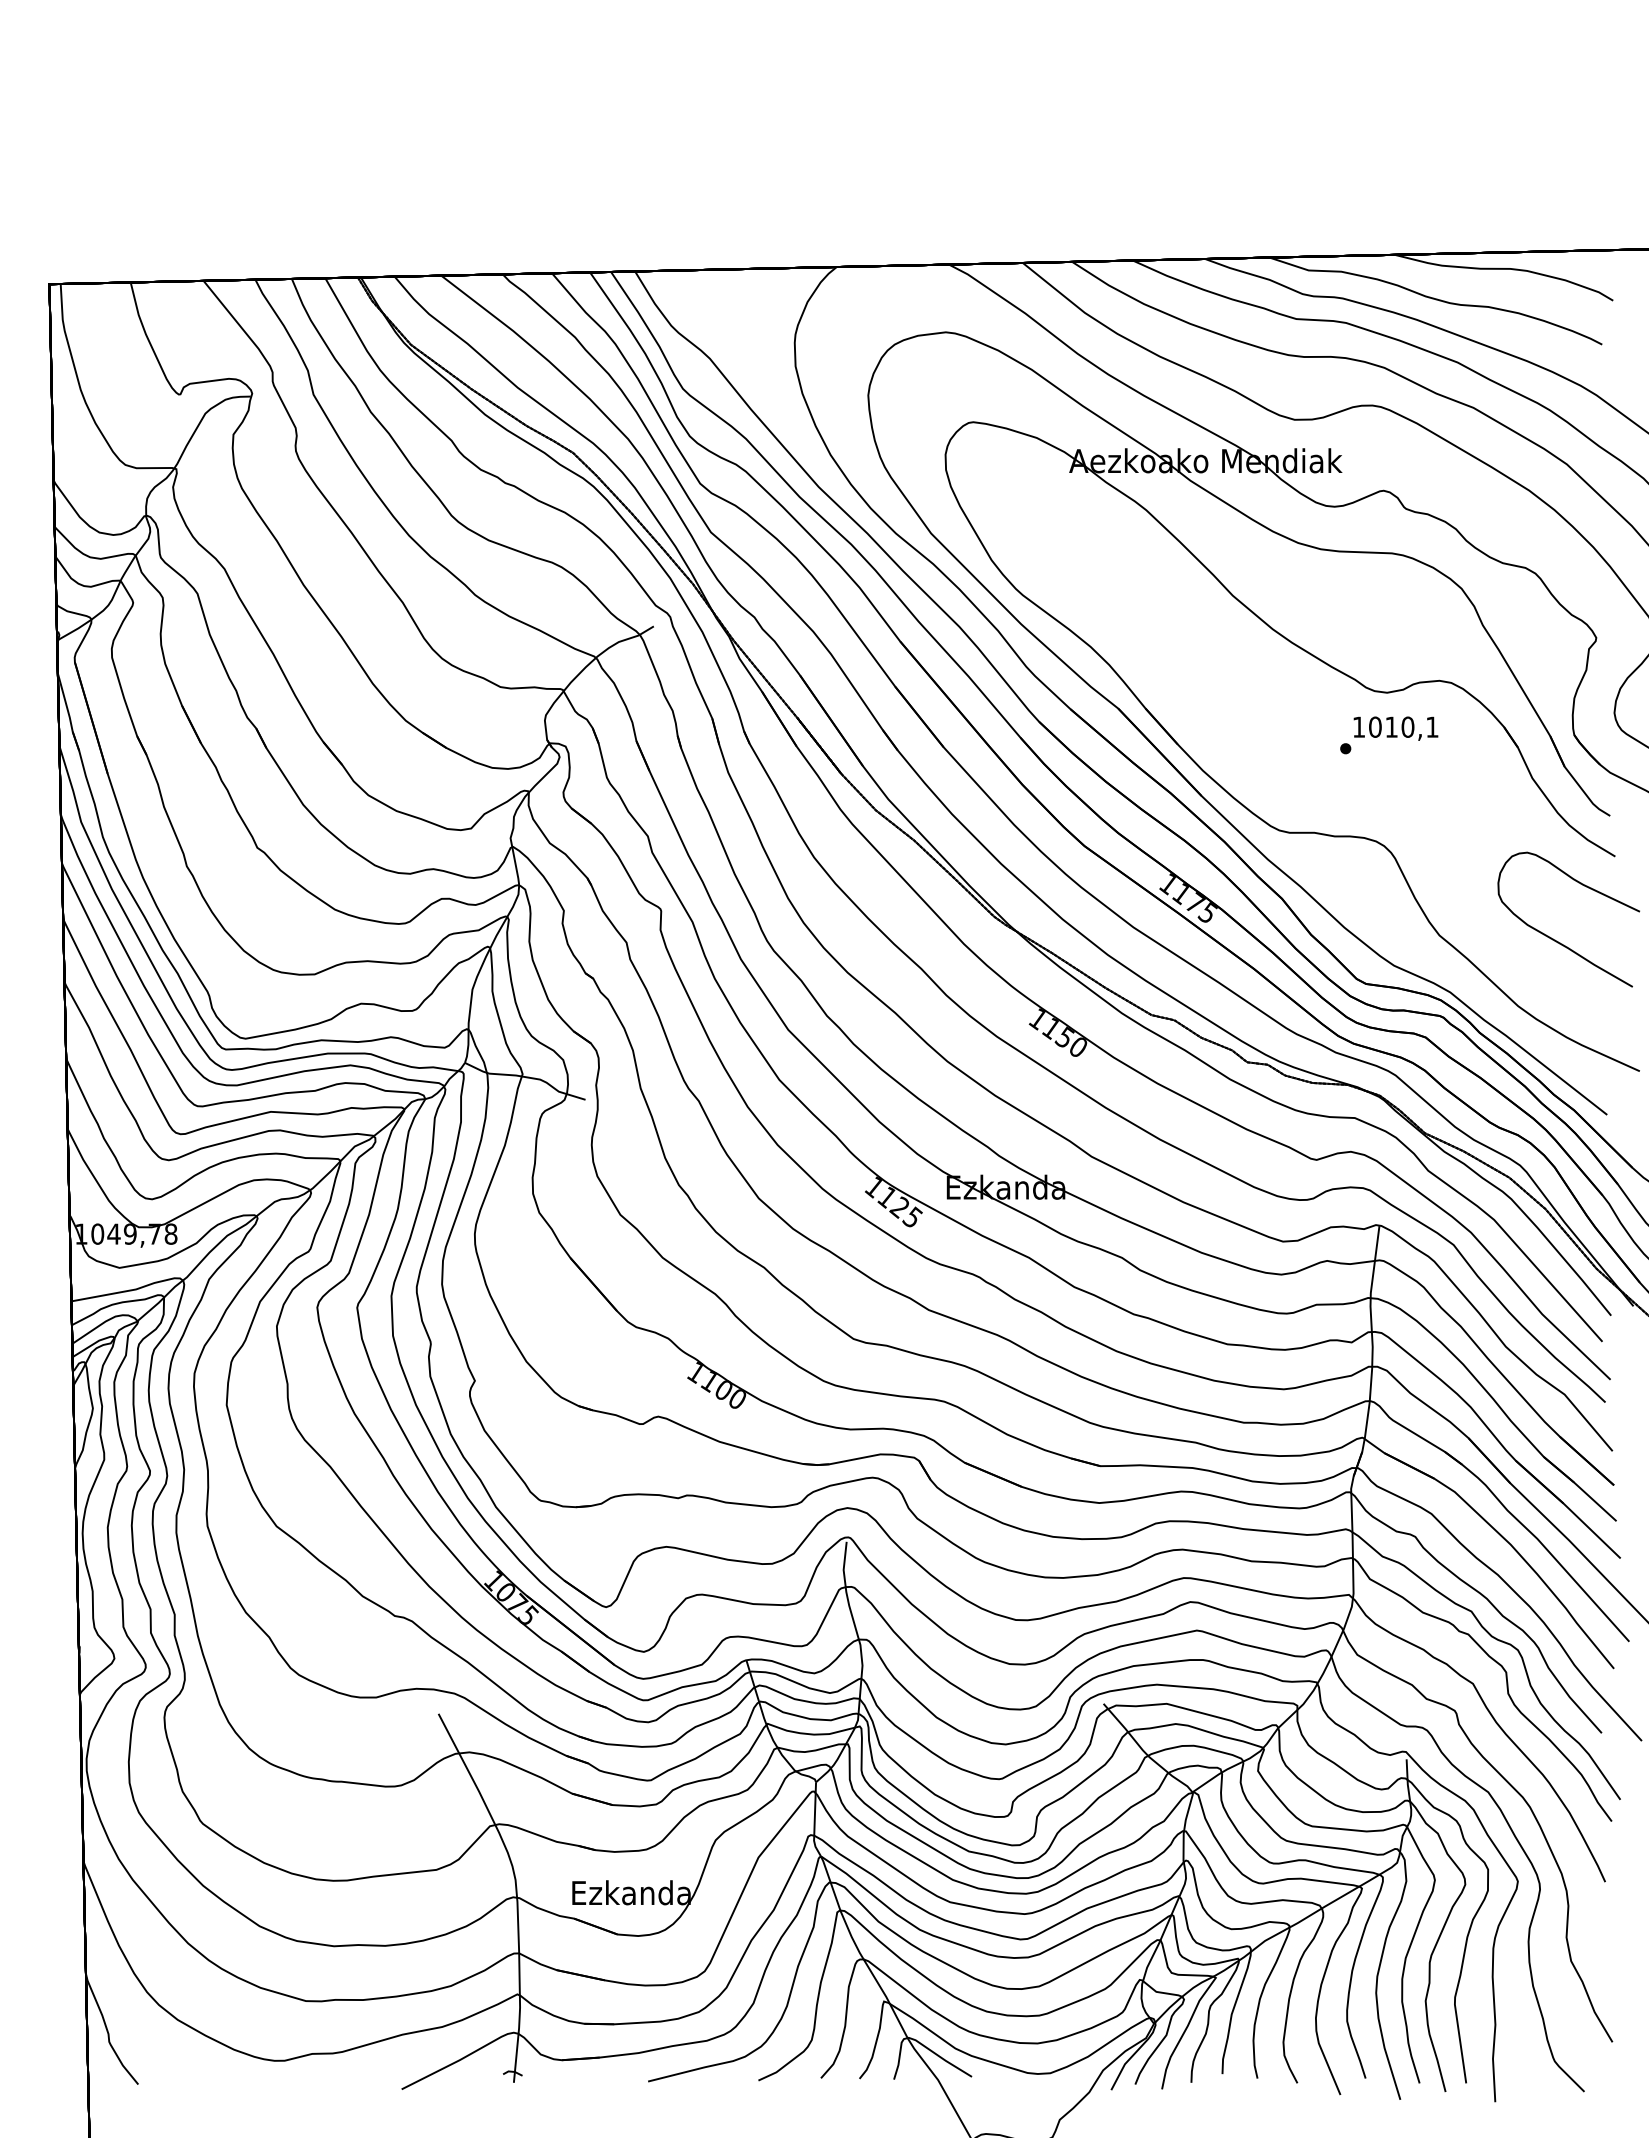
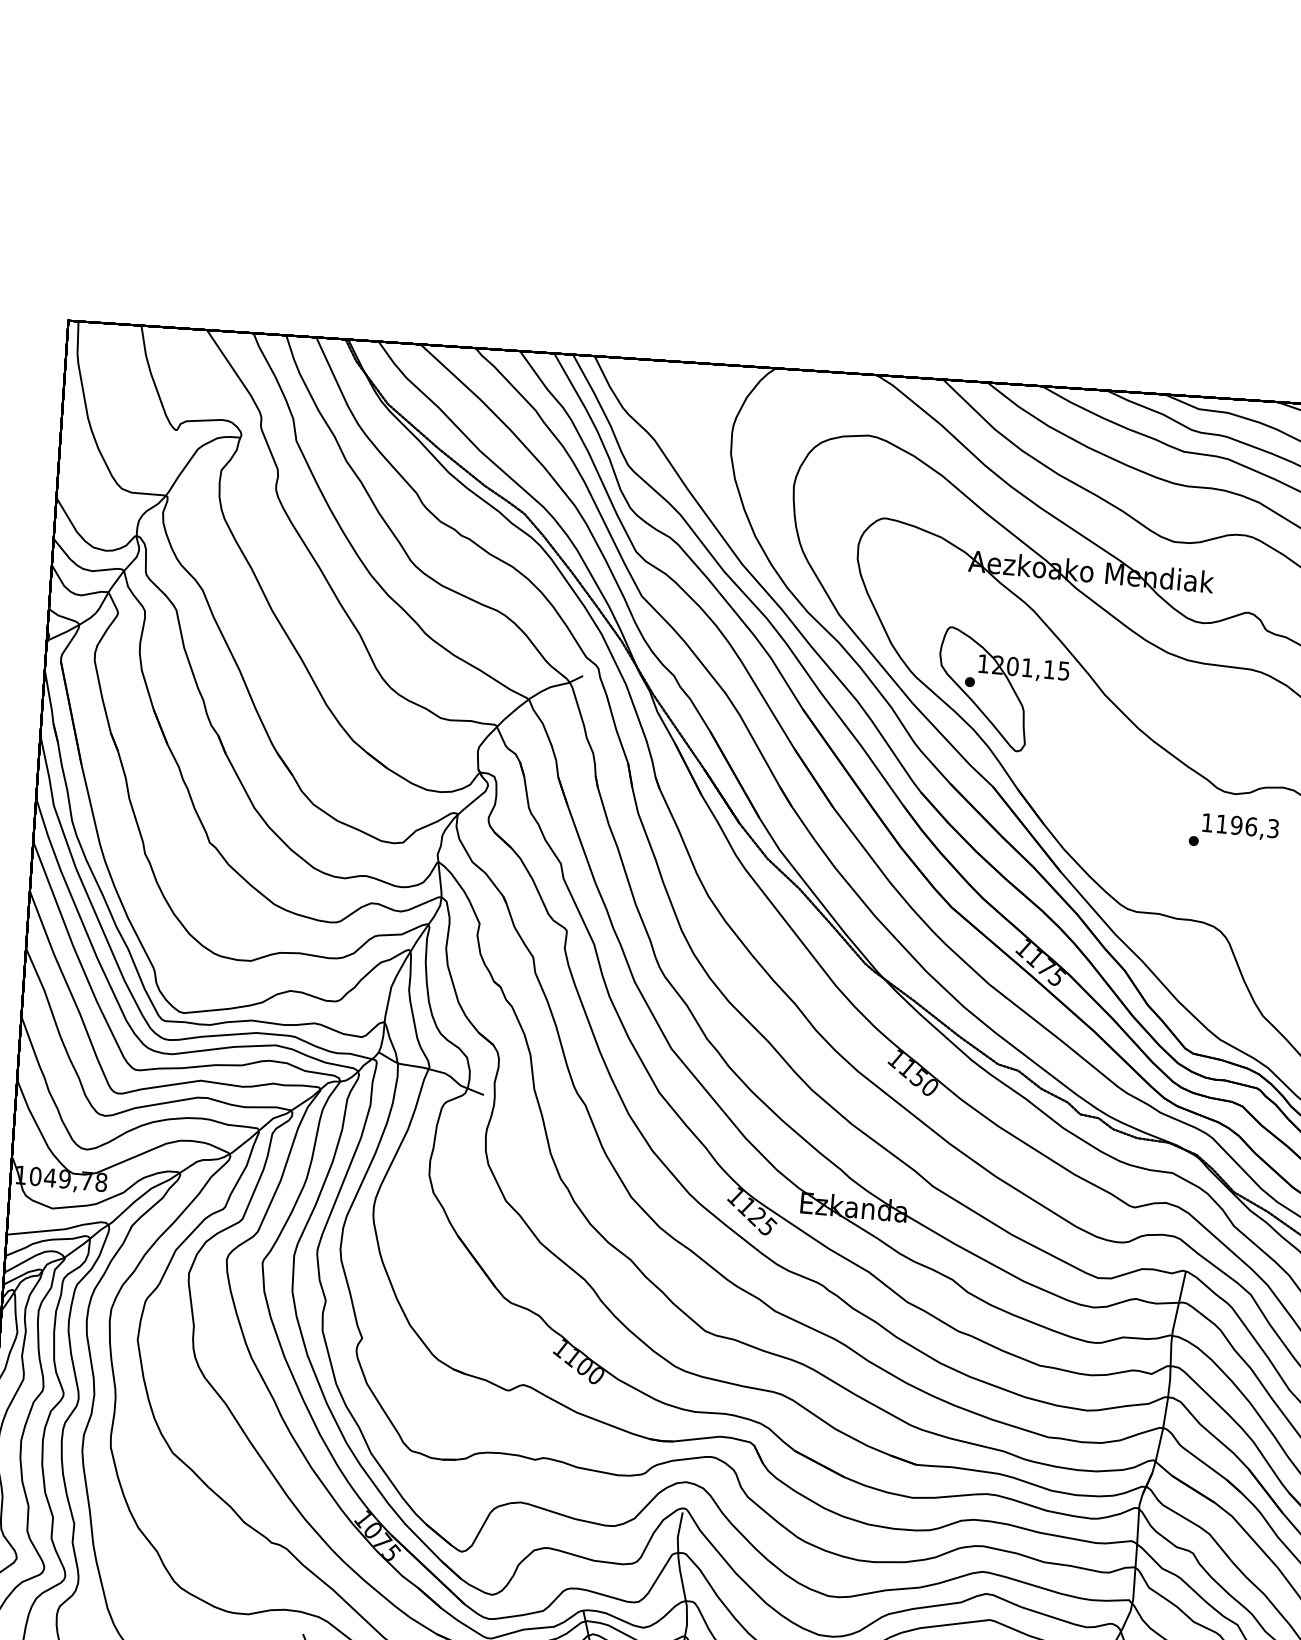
part: (1118, 601) -> (1001, 690), added
text: (1403, 726) -> (1247, 825), 1010,1 -> 1196,3

